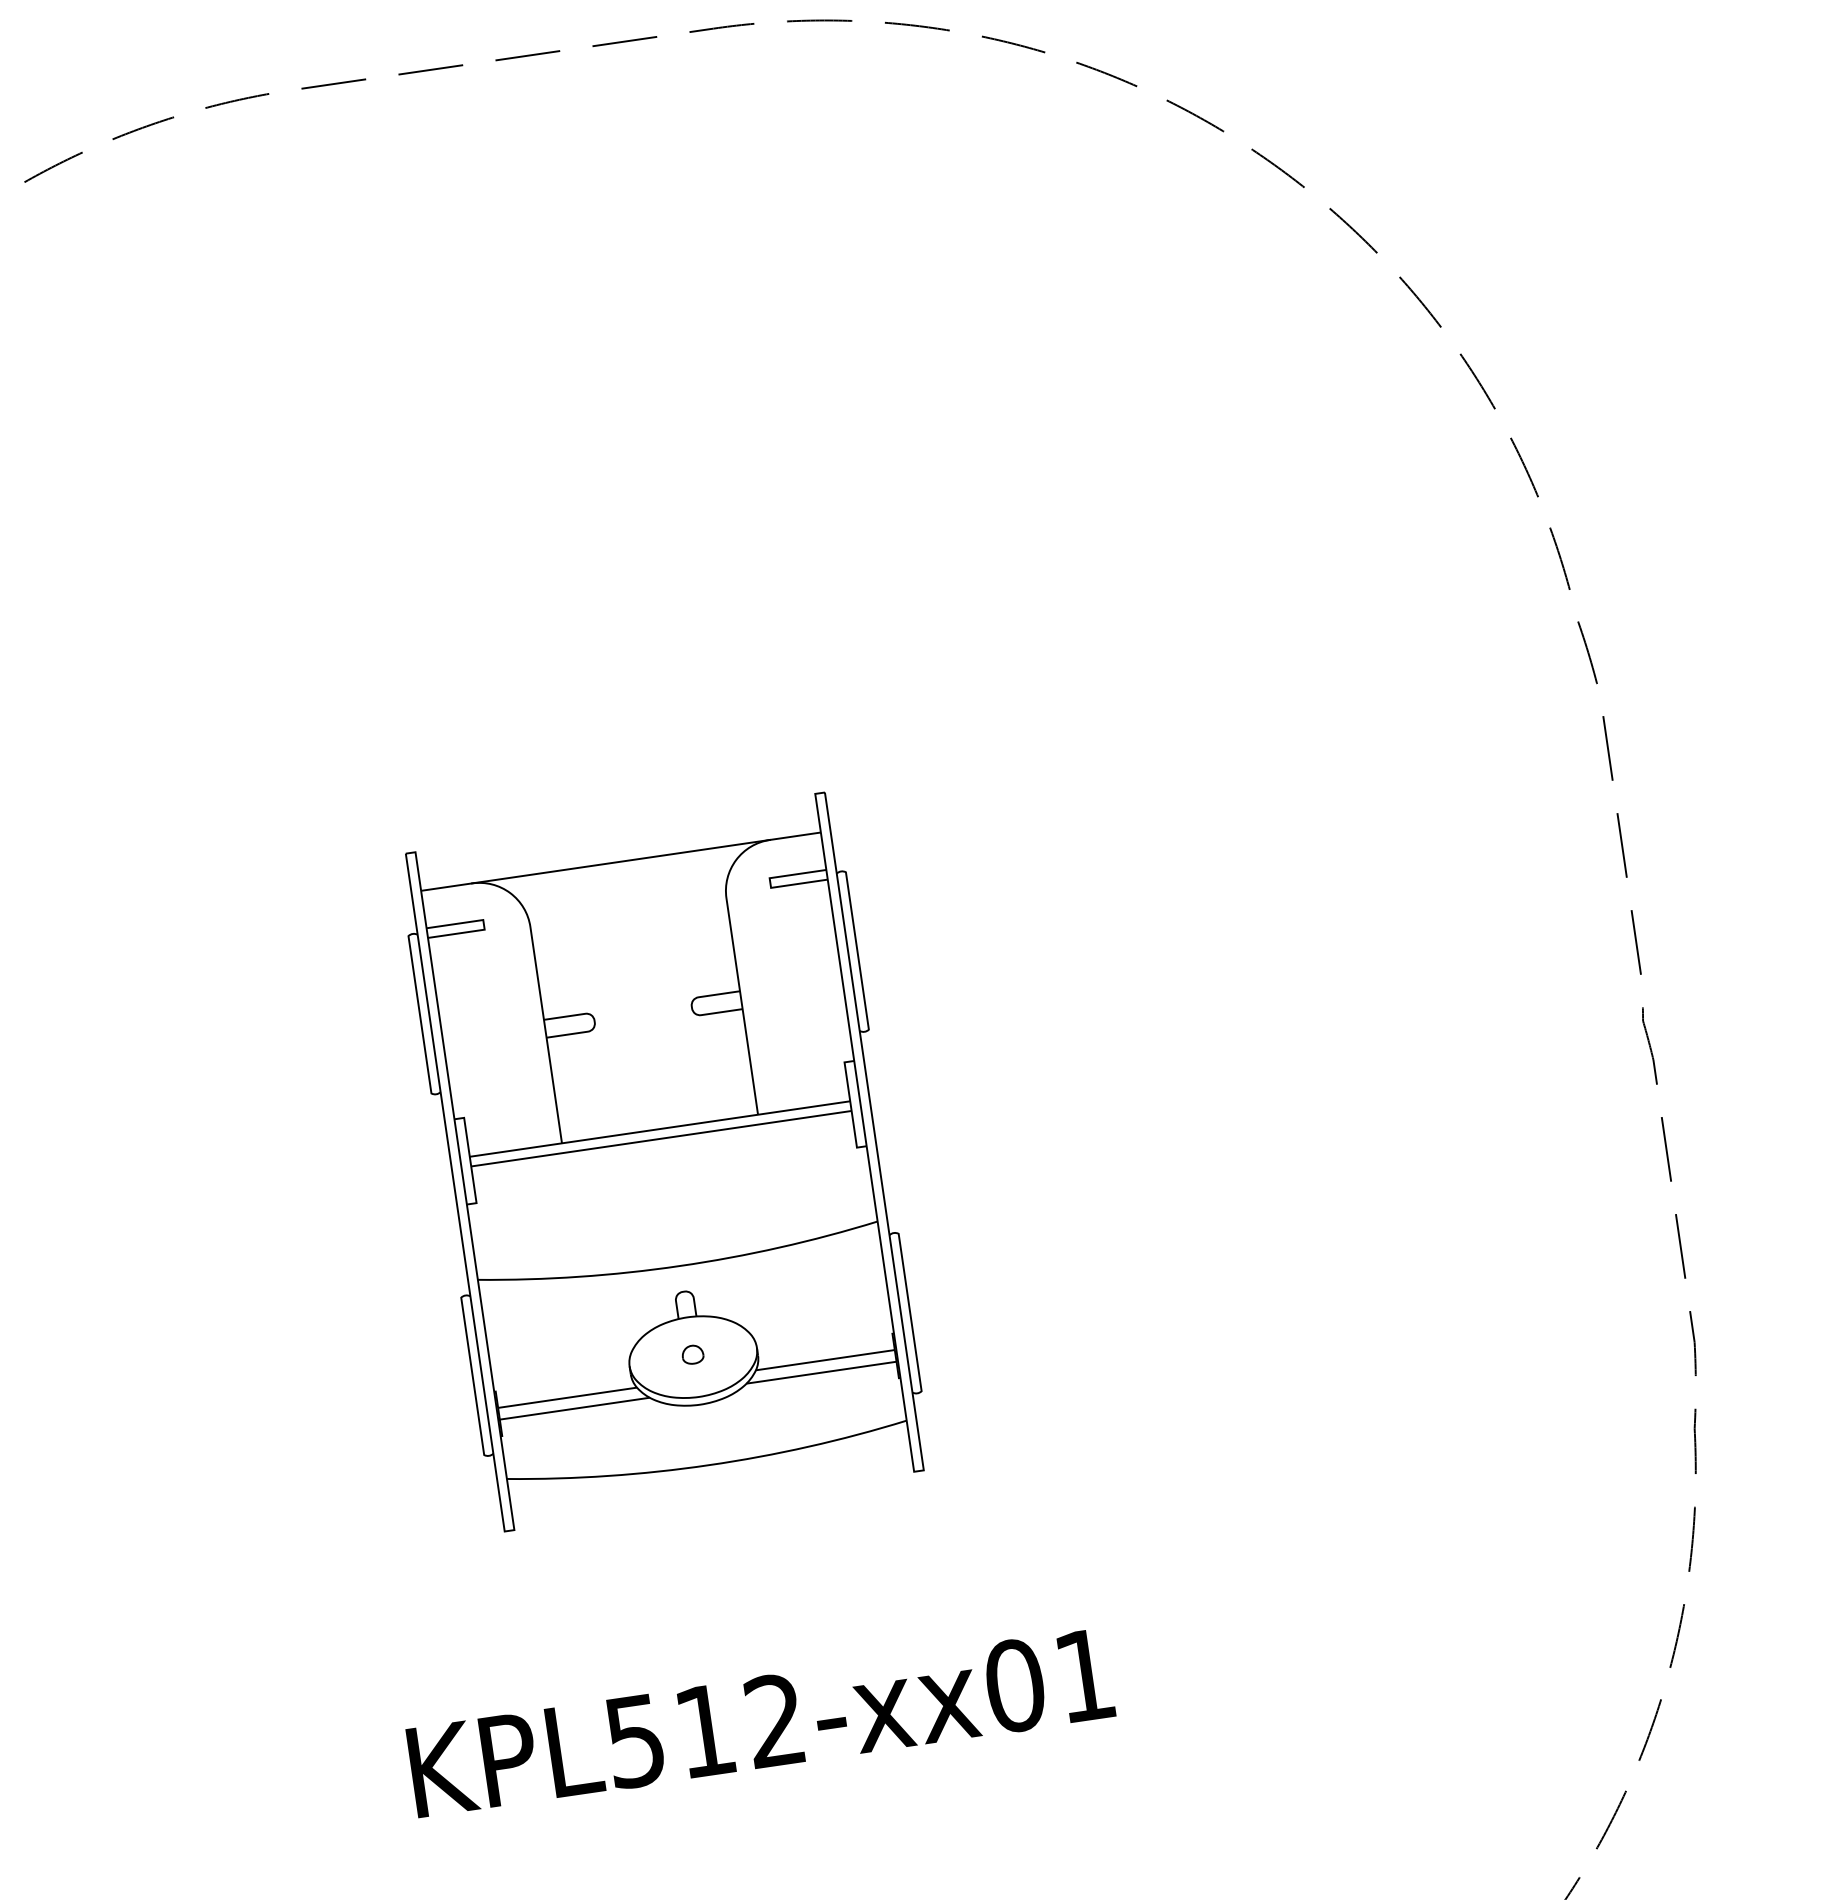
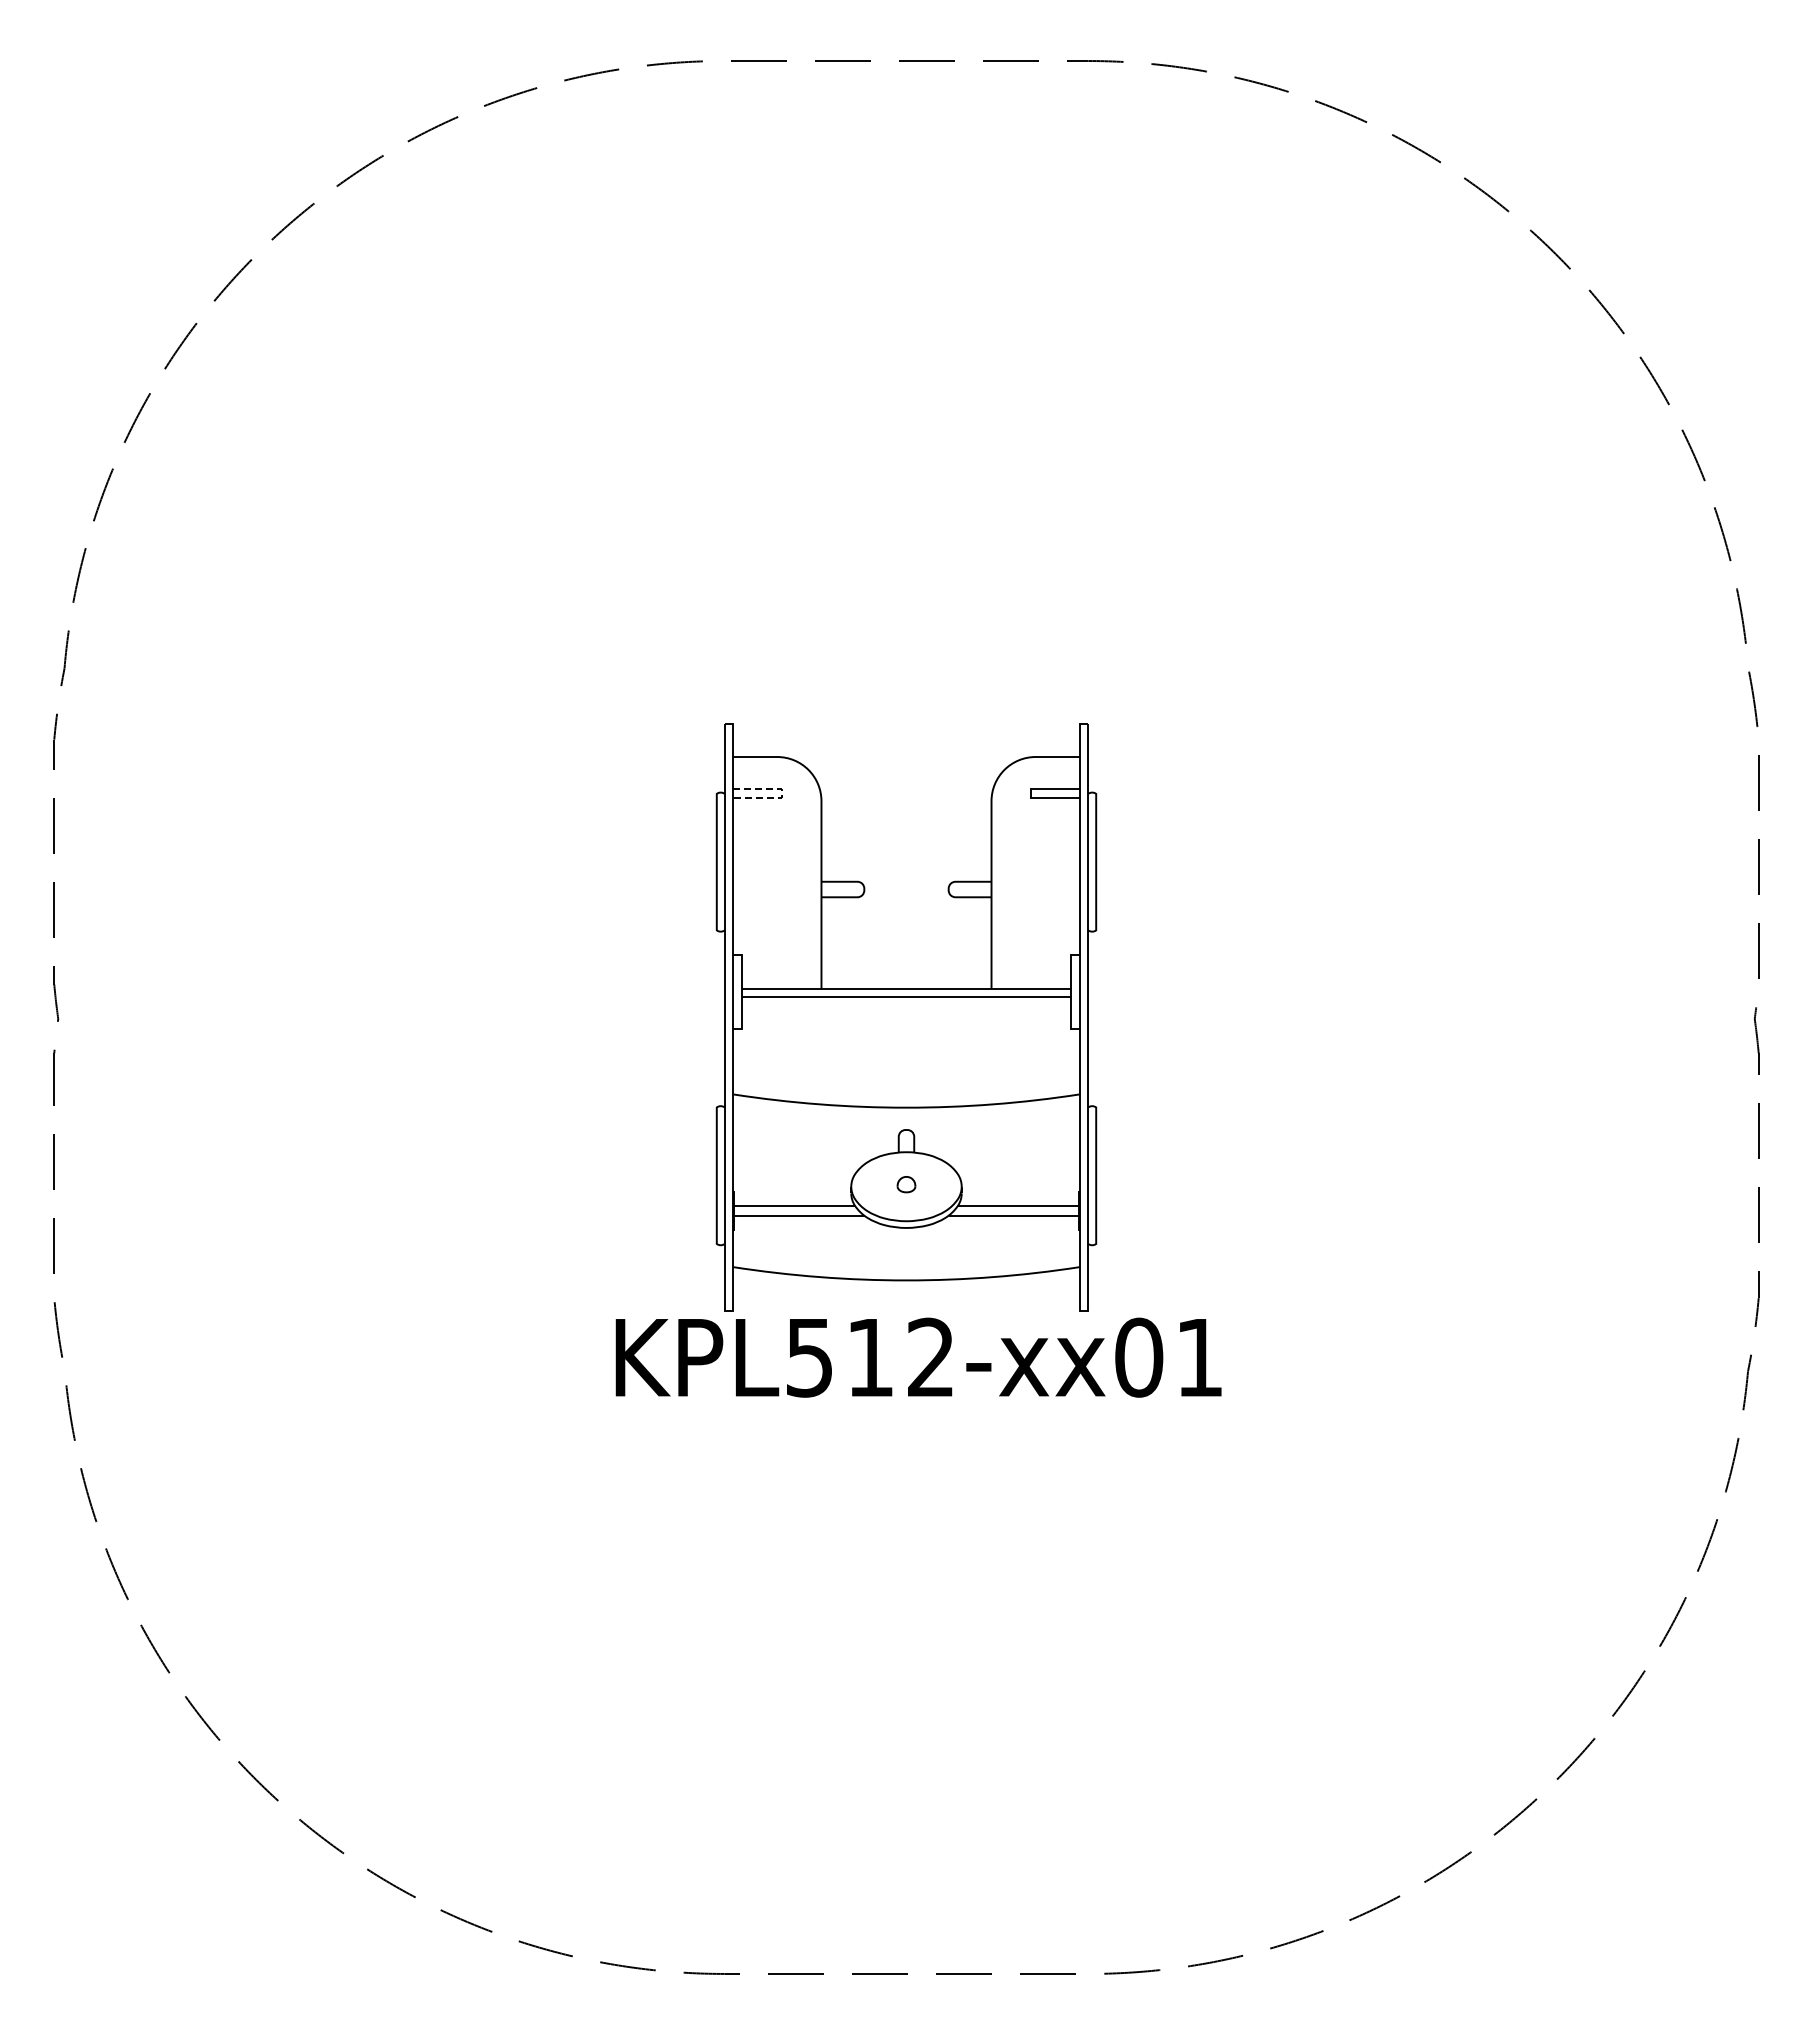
line: (621, 862) -> (906, 757), removed
line: (484, 925) -> (782, 794), solid -> dashed
text: (760, 1722) -> (918, 1357), moved

